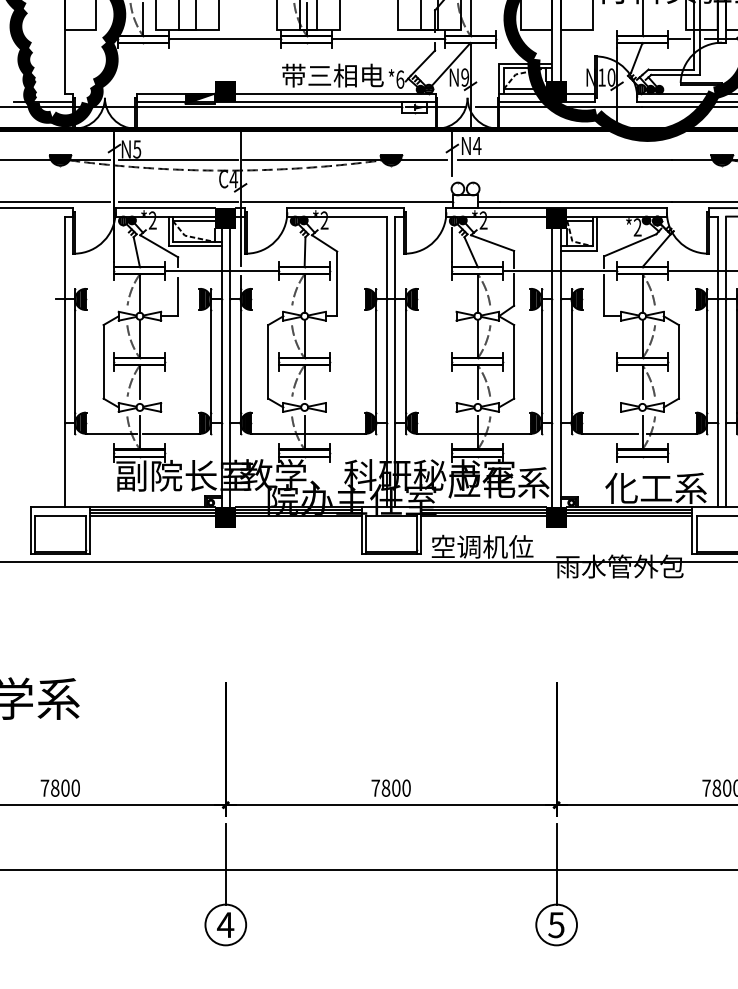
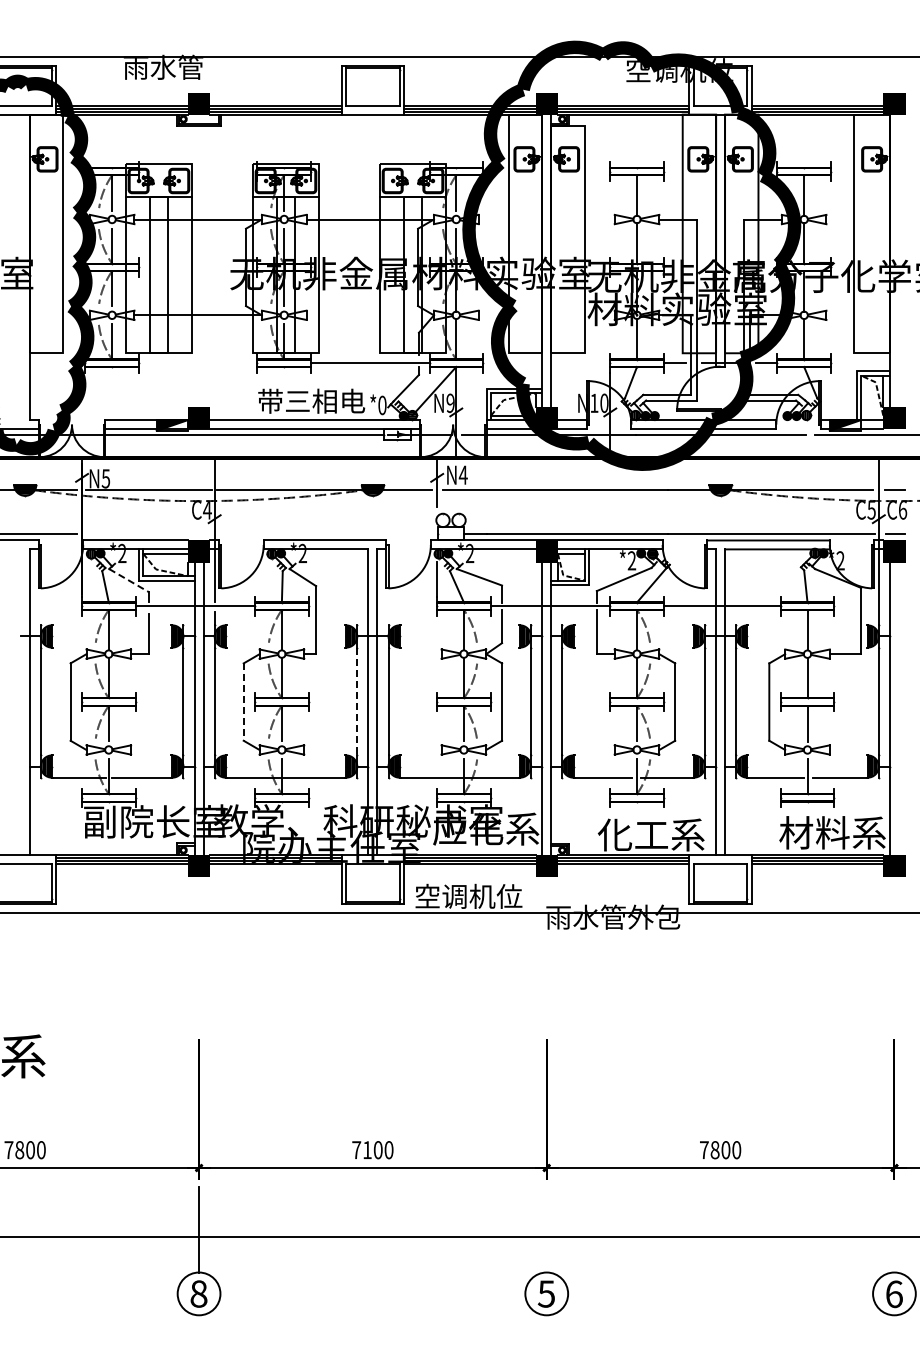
line: (224, 39) -> (197, 363), removed
text: (400, 78) -> (382, 404), *6 -> *0
line: (177, 201) -> (148, 533), removed
line: (348, 201) -> (327, 533), removed
line: (159, 246) -> (129, 580), solid -> dashed
line: (376, 361) -> (357, 701), solid -> dashed
line: (268, 362) -> (243, 702), solid -> dashed
text: (386, 788) -> (367, 1150), 7800 -> 7100
line: (556, 863) -> (546, 1229), removed
text: (225, 924) -> (198, 1293), 4 -> 8

